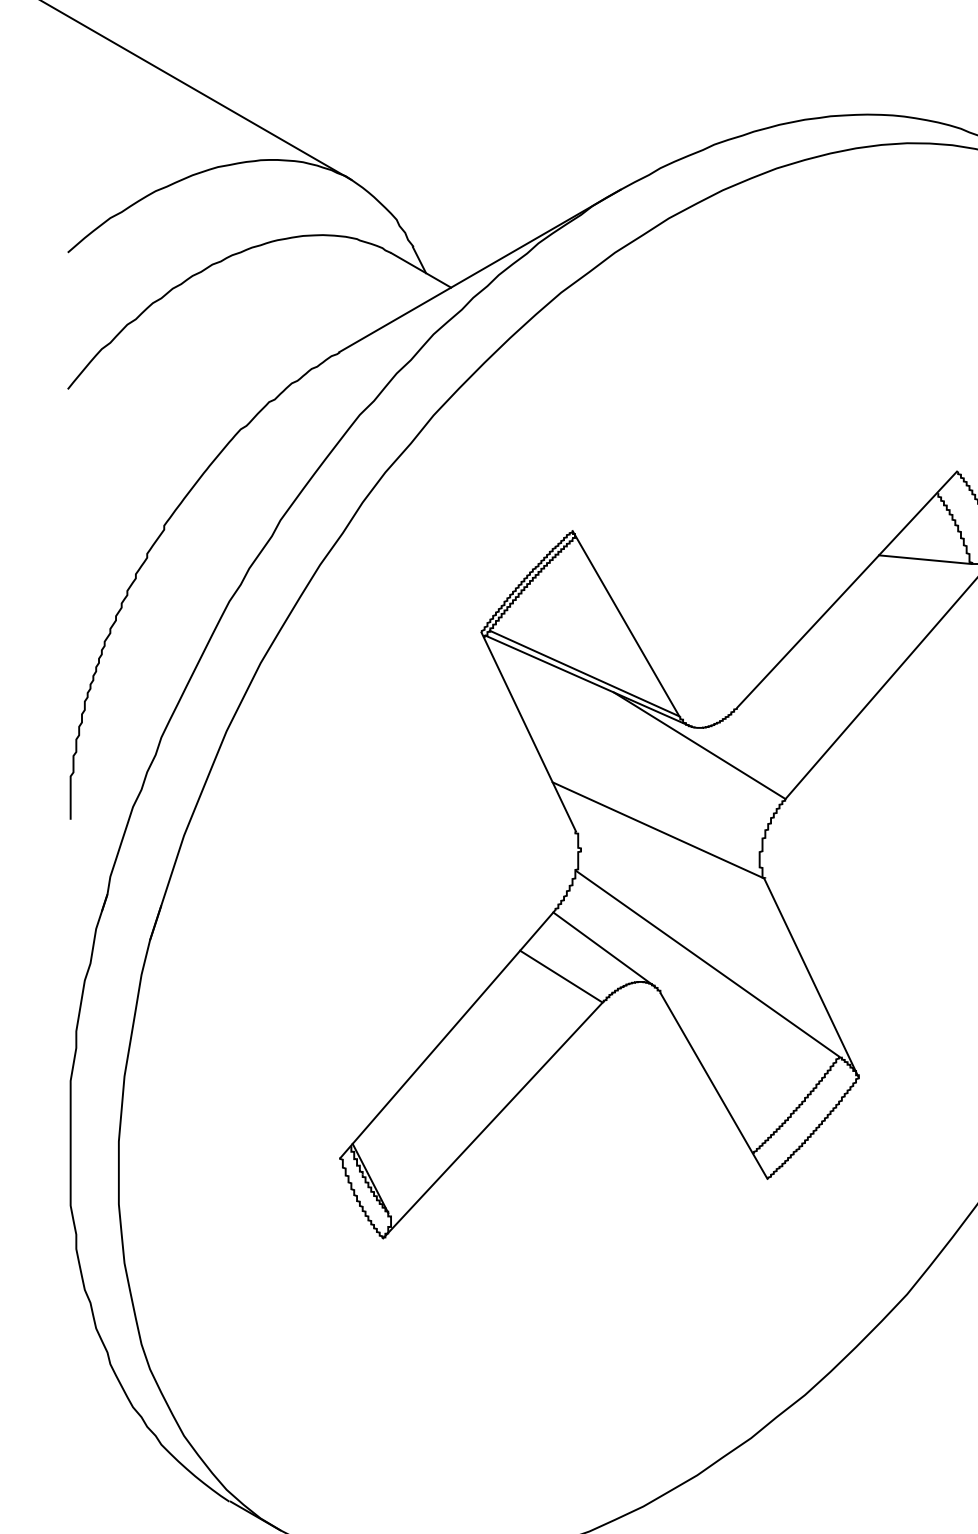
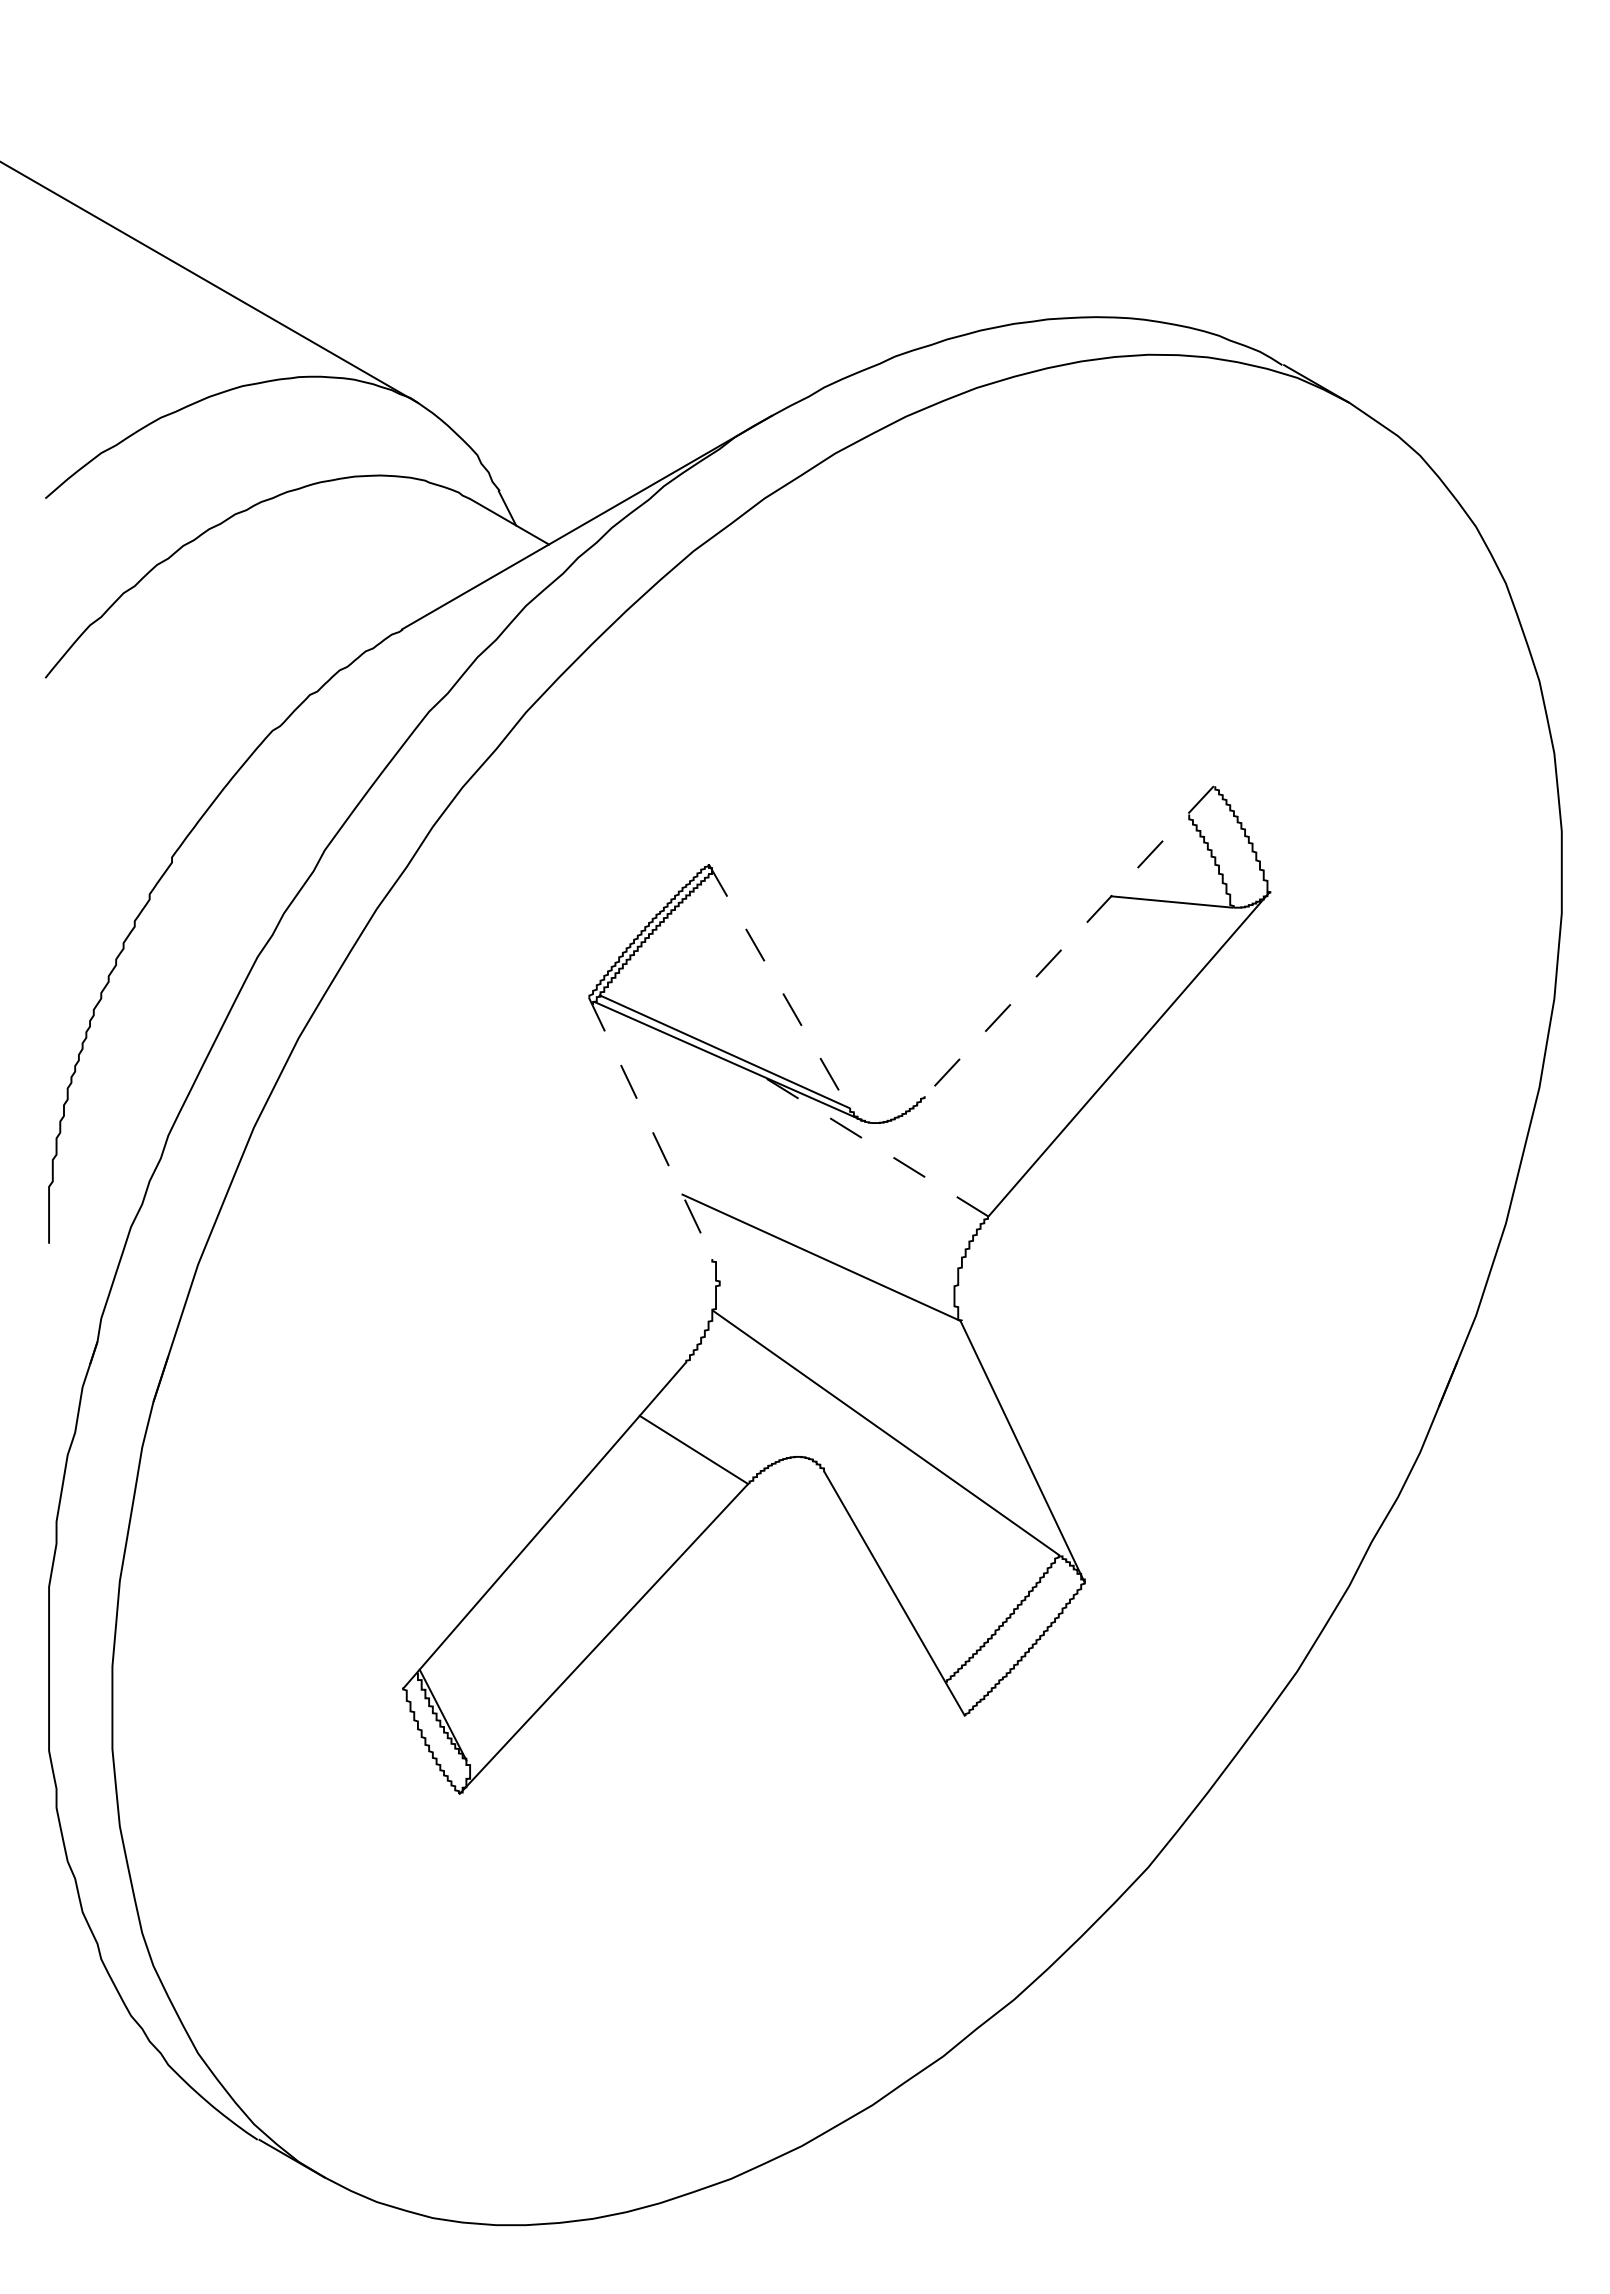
line: (847, 589) -> (1069, 941), solid -> dashed
line: (626, 623) -> (779, 986), solid -> dashed
line: (529, 732) -> (651, 1128), solid -> dashed
line: (699, 745) -> (875, 1146), solid -> dashed
line: (603, 948) -> (749, 1413), removed

